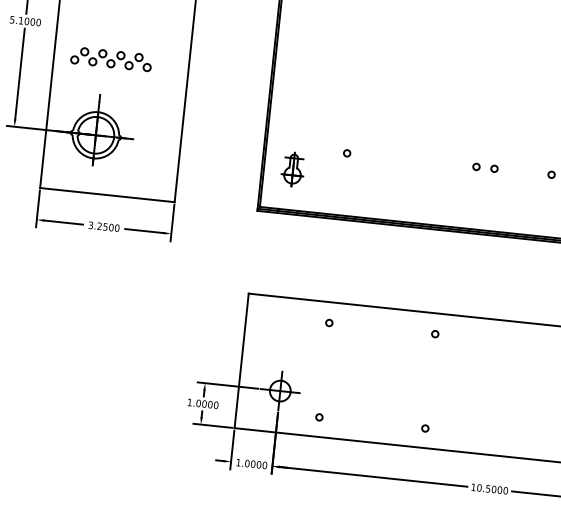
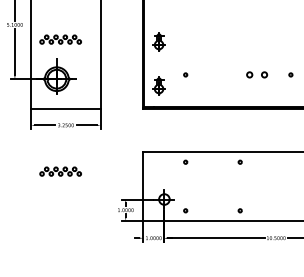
part: (301, 82) -> (158, 41), added
part: (484, 166) -> (256, 74), size x1.6
part: (84, 315) -> (60, 171), added

